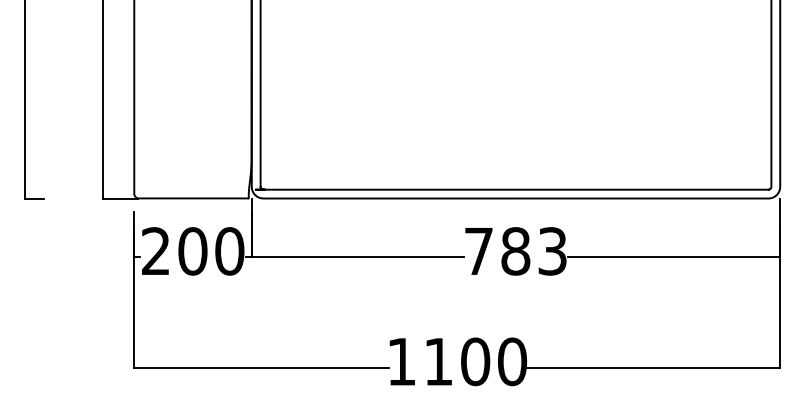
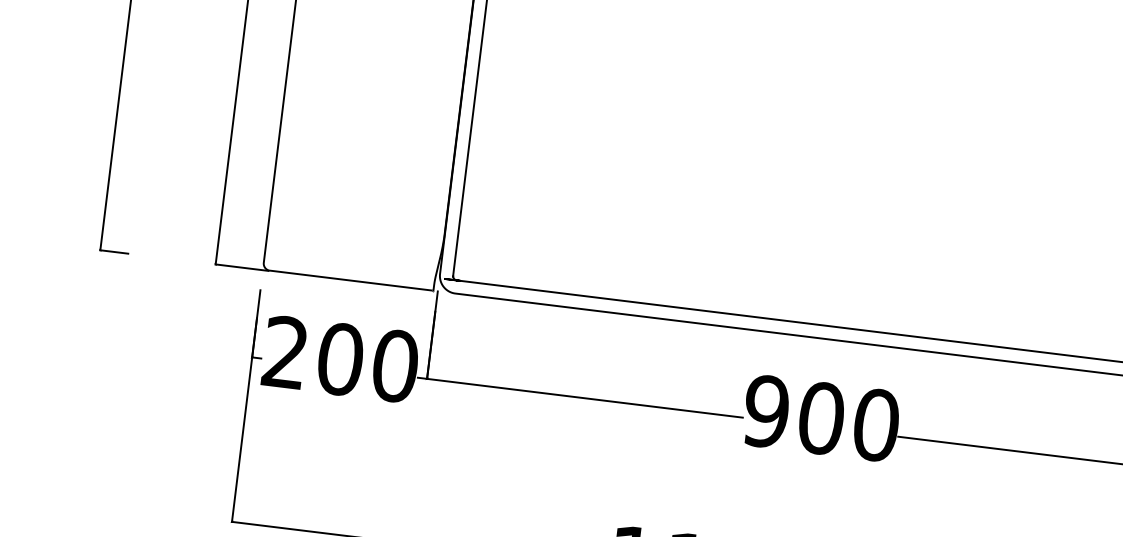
text: (515, 251) -> (820, 418), 783 -> 900

